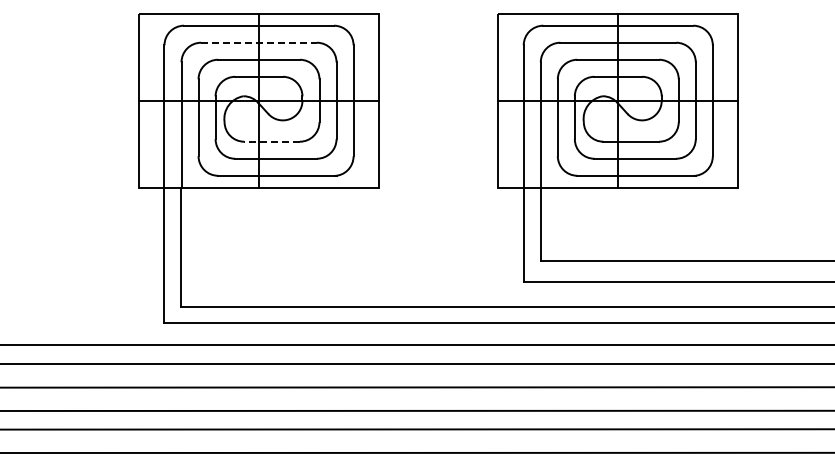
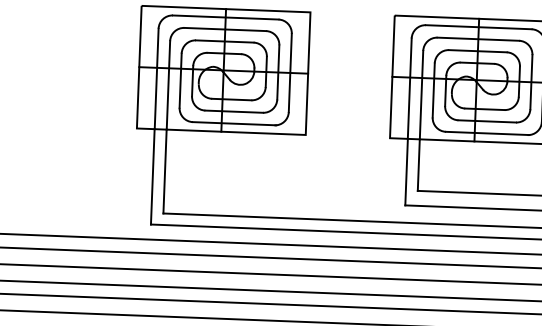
line: (259, 42) -> (225, 29), dashed -> solid
line: (272, 141) -> (232, 99), dashed -> solid

